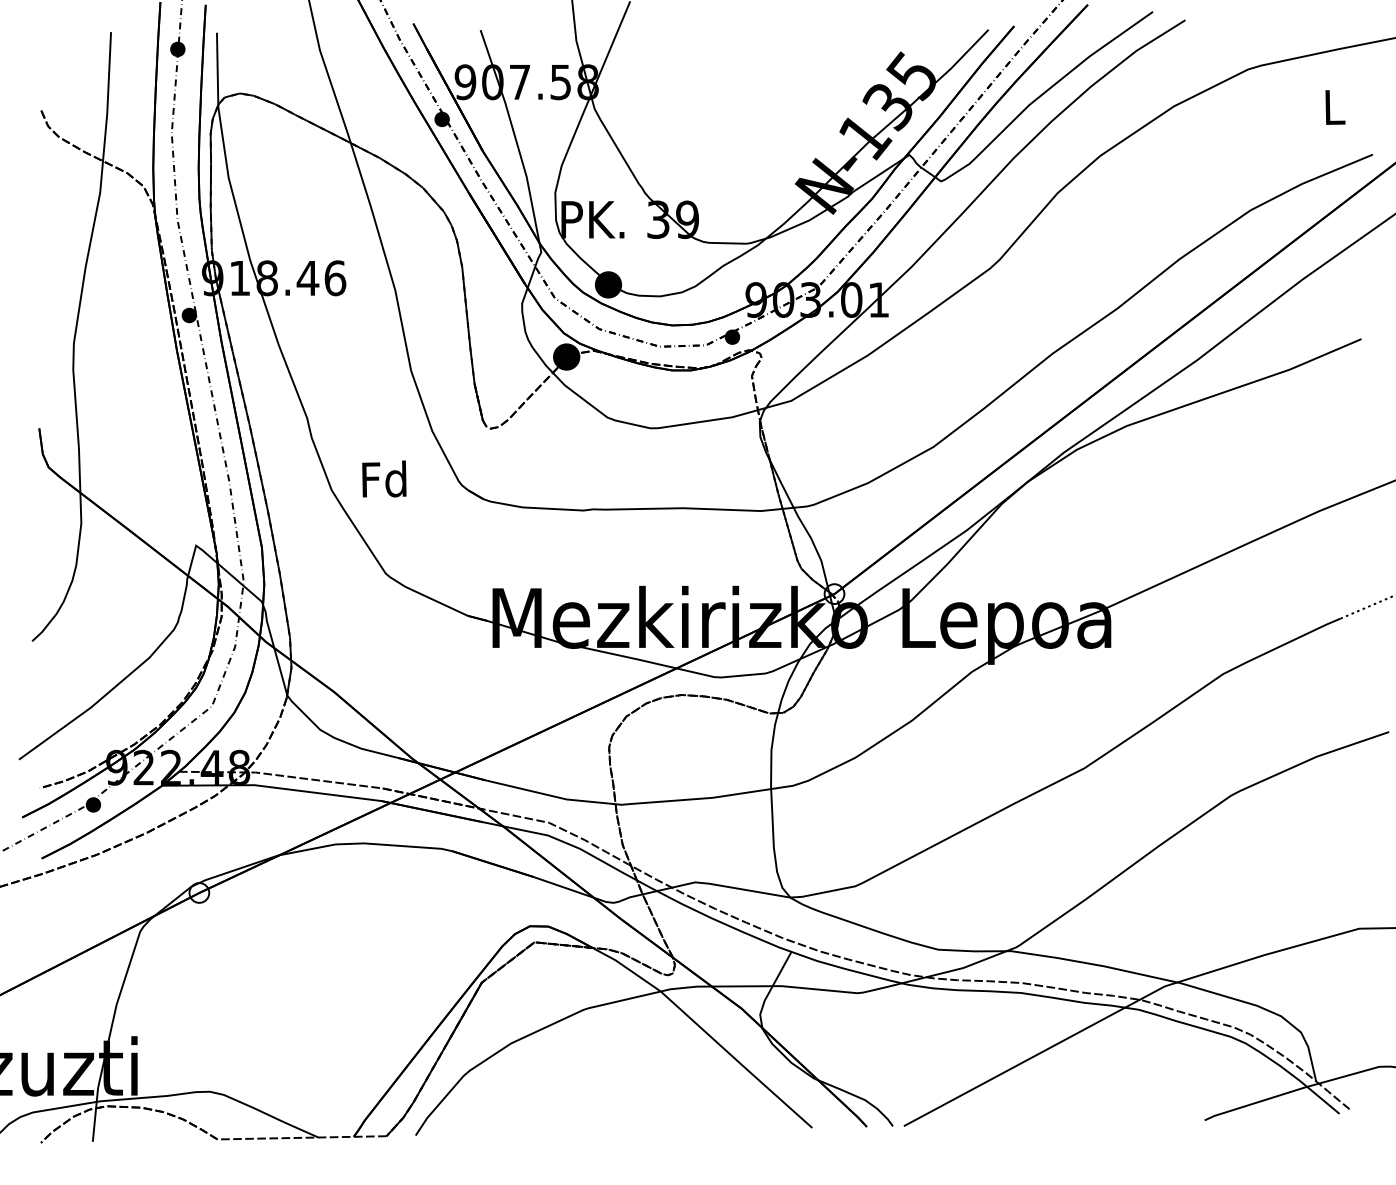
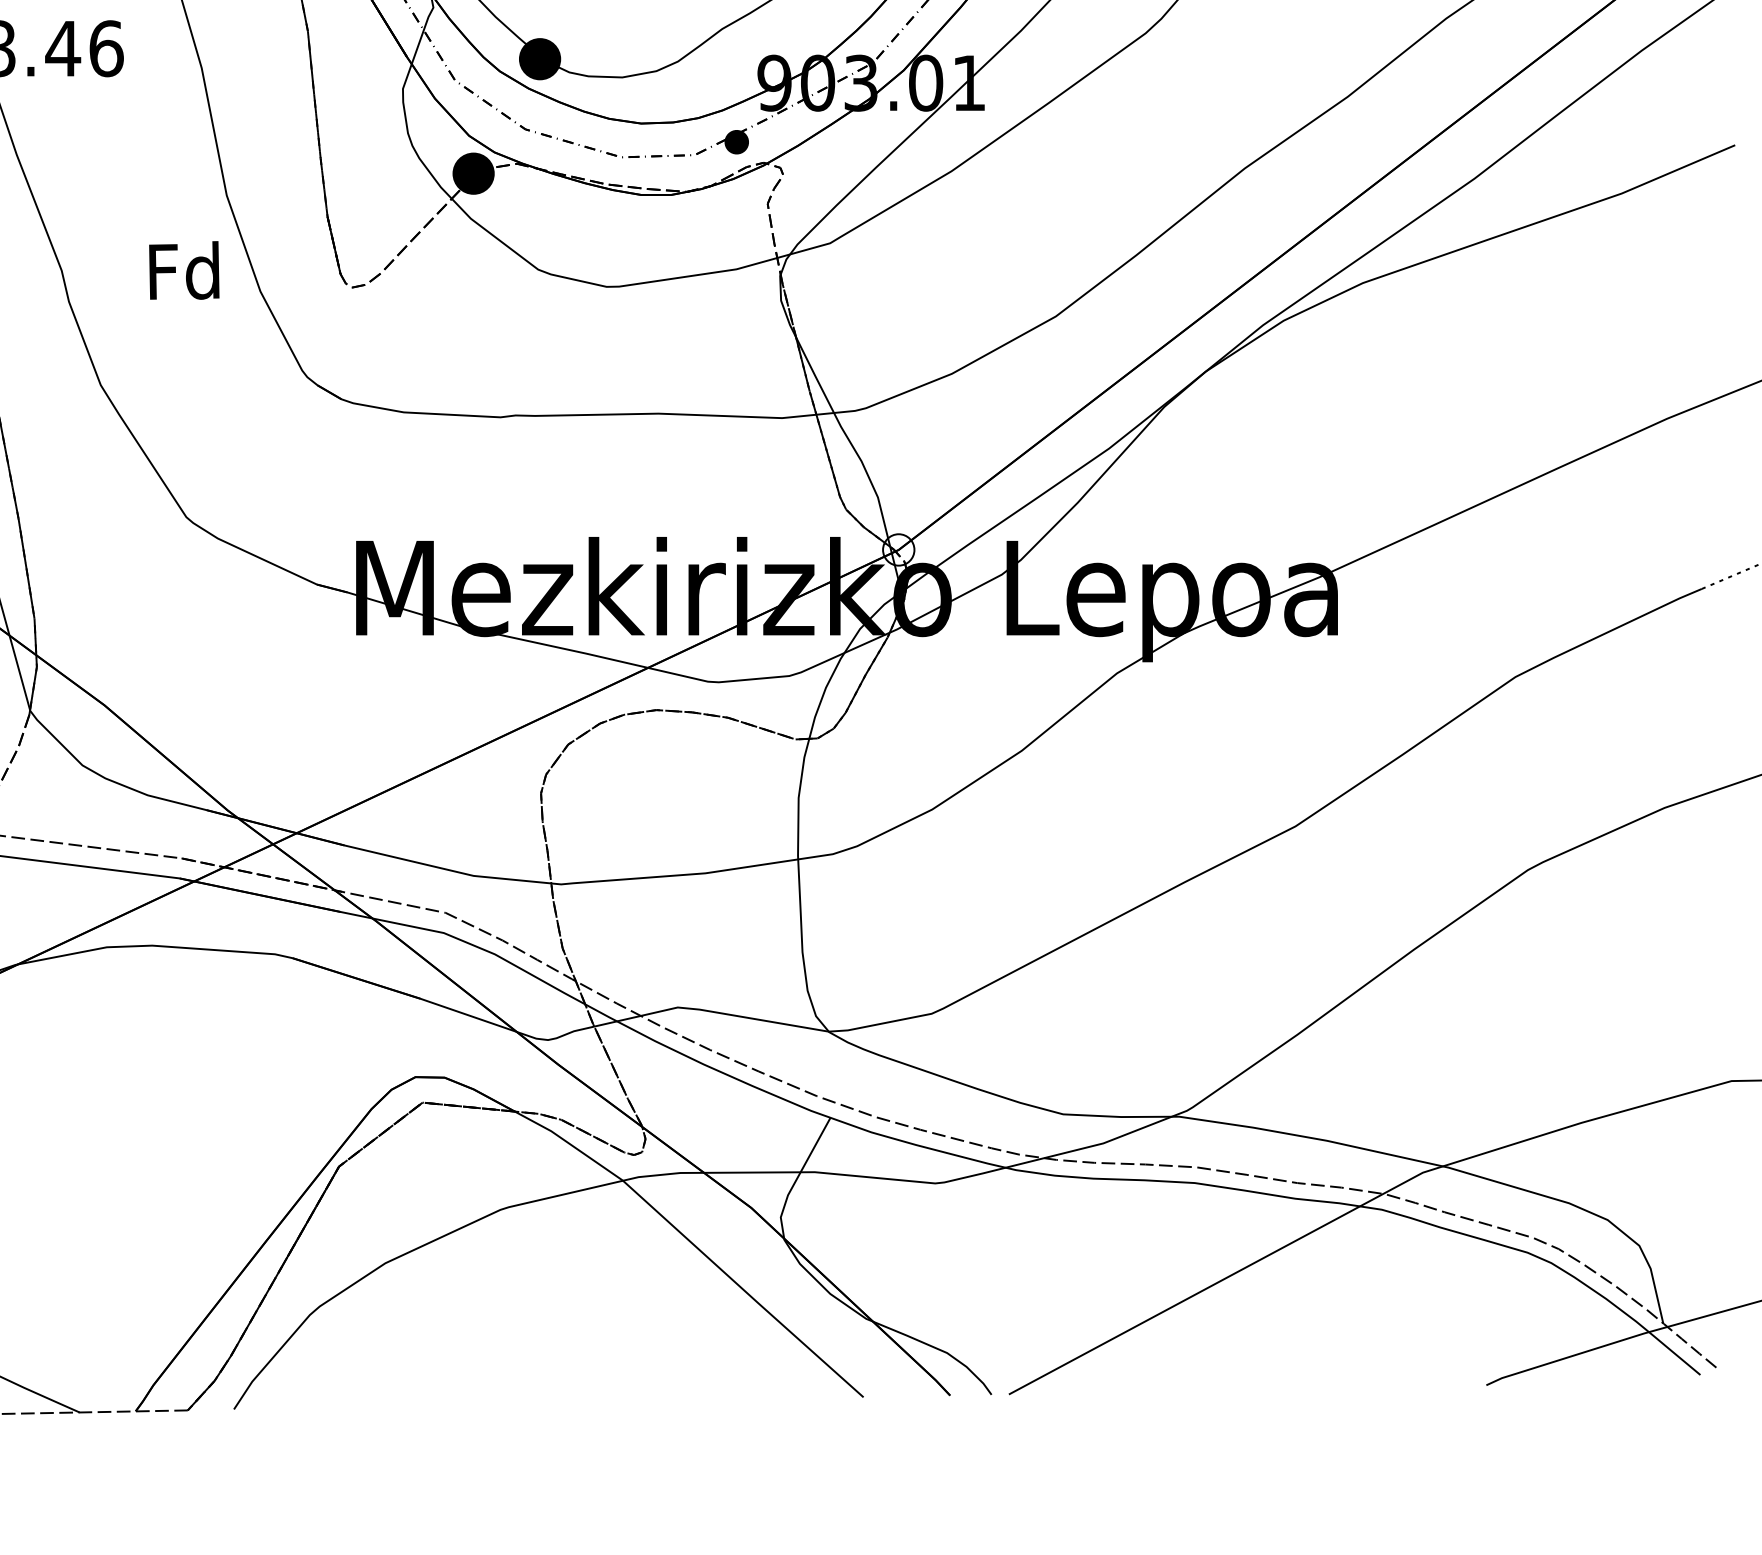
text: (384, 478) -> (184, 269), moved

